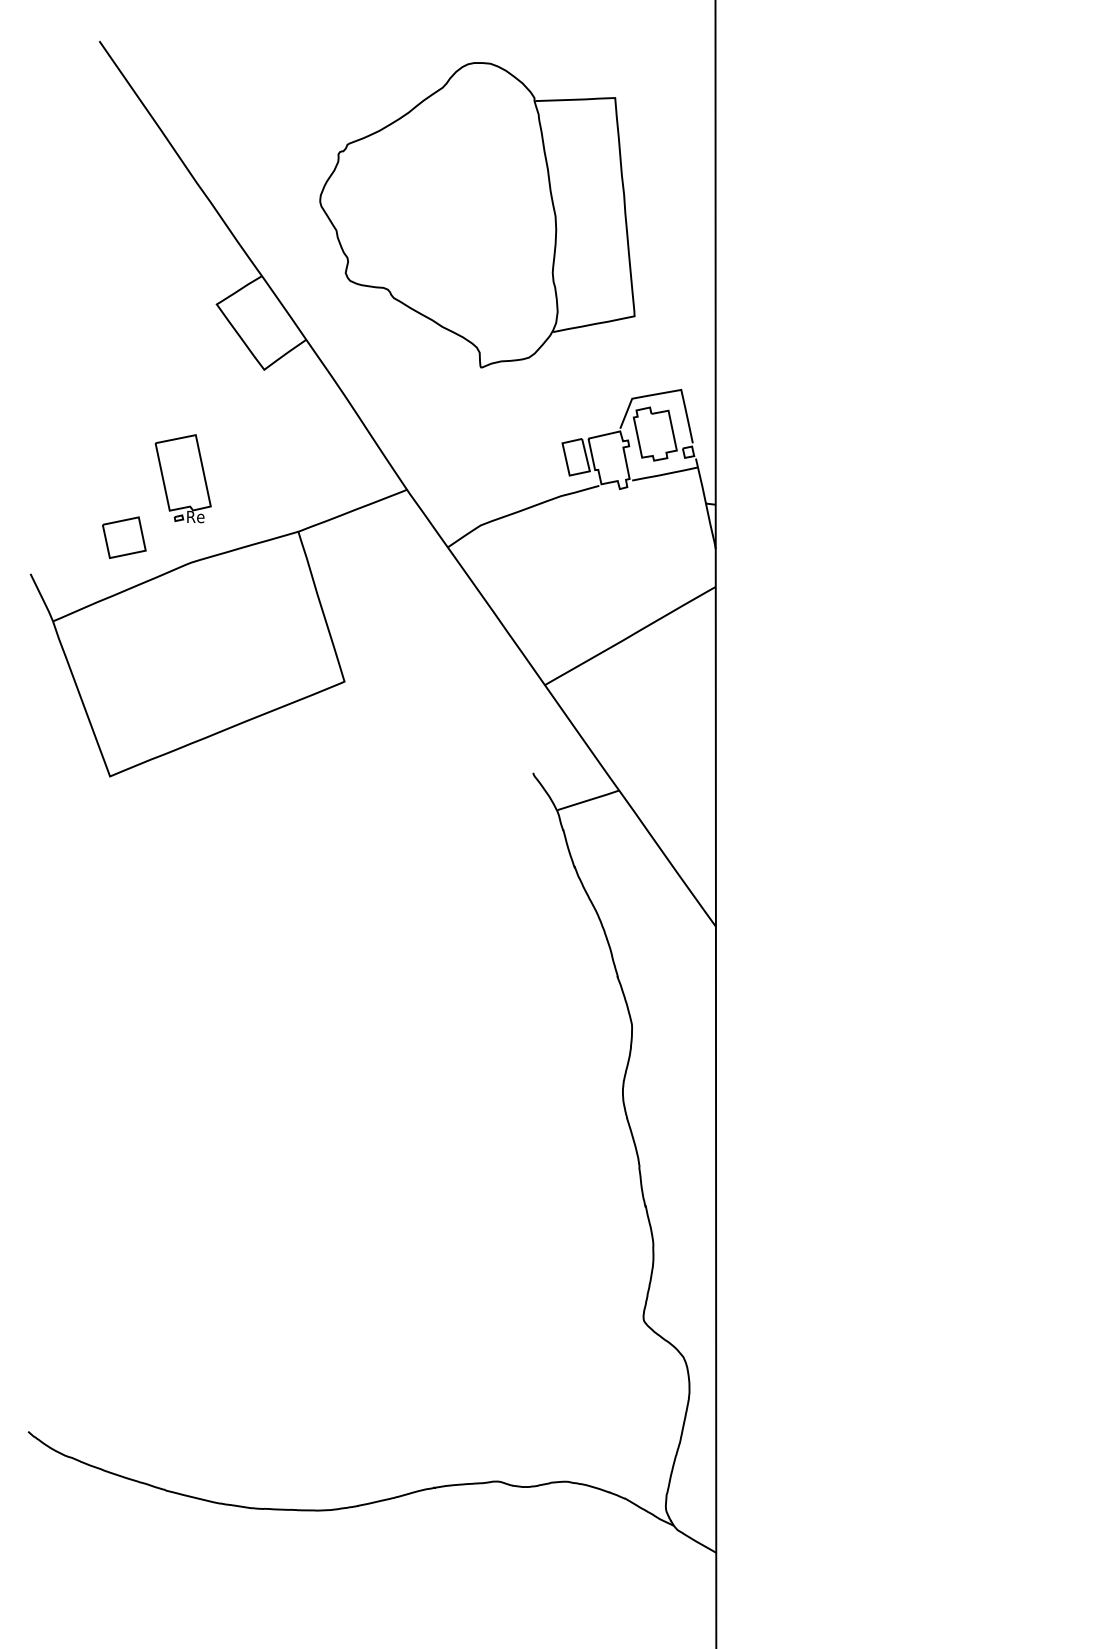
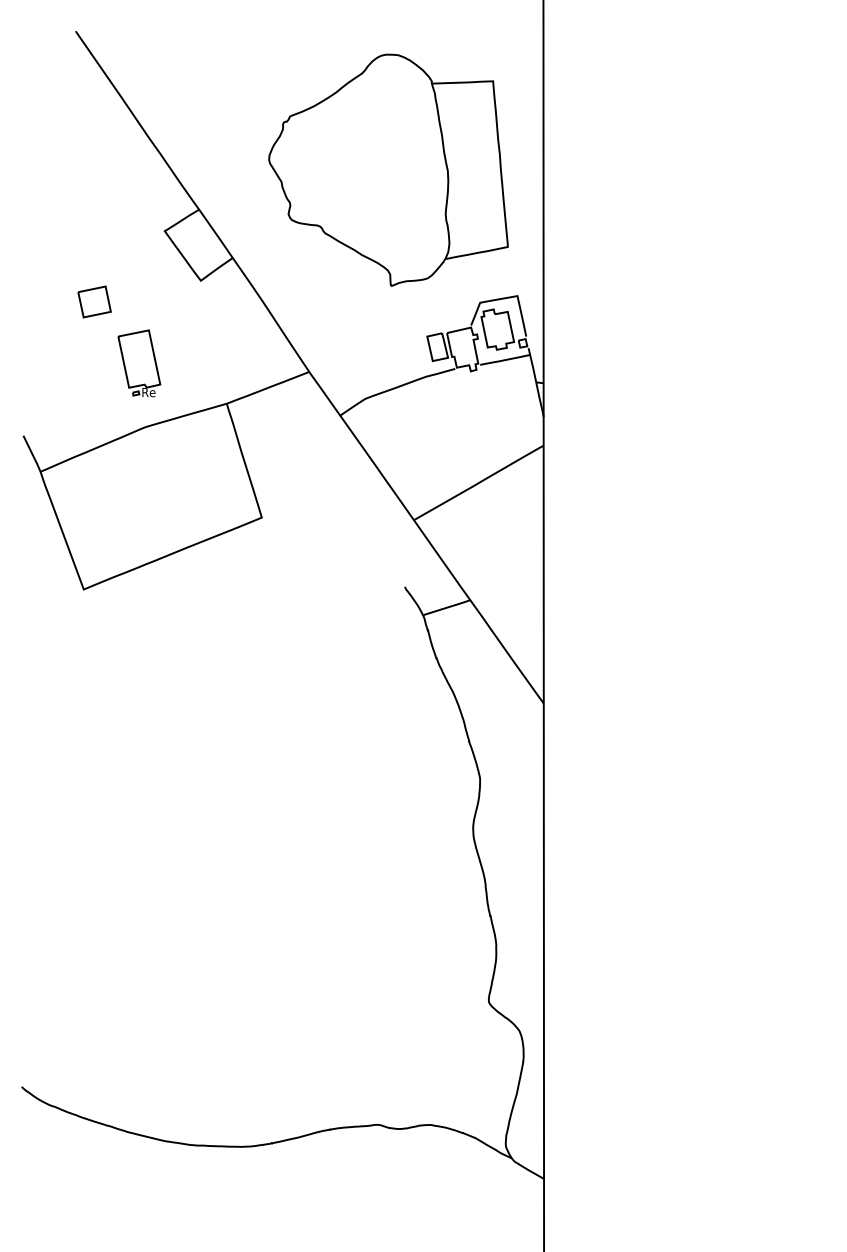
part: (477, 215) -> (388, 170), moved
part: (124, 537) -> (94, 301), moved

